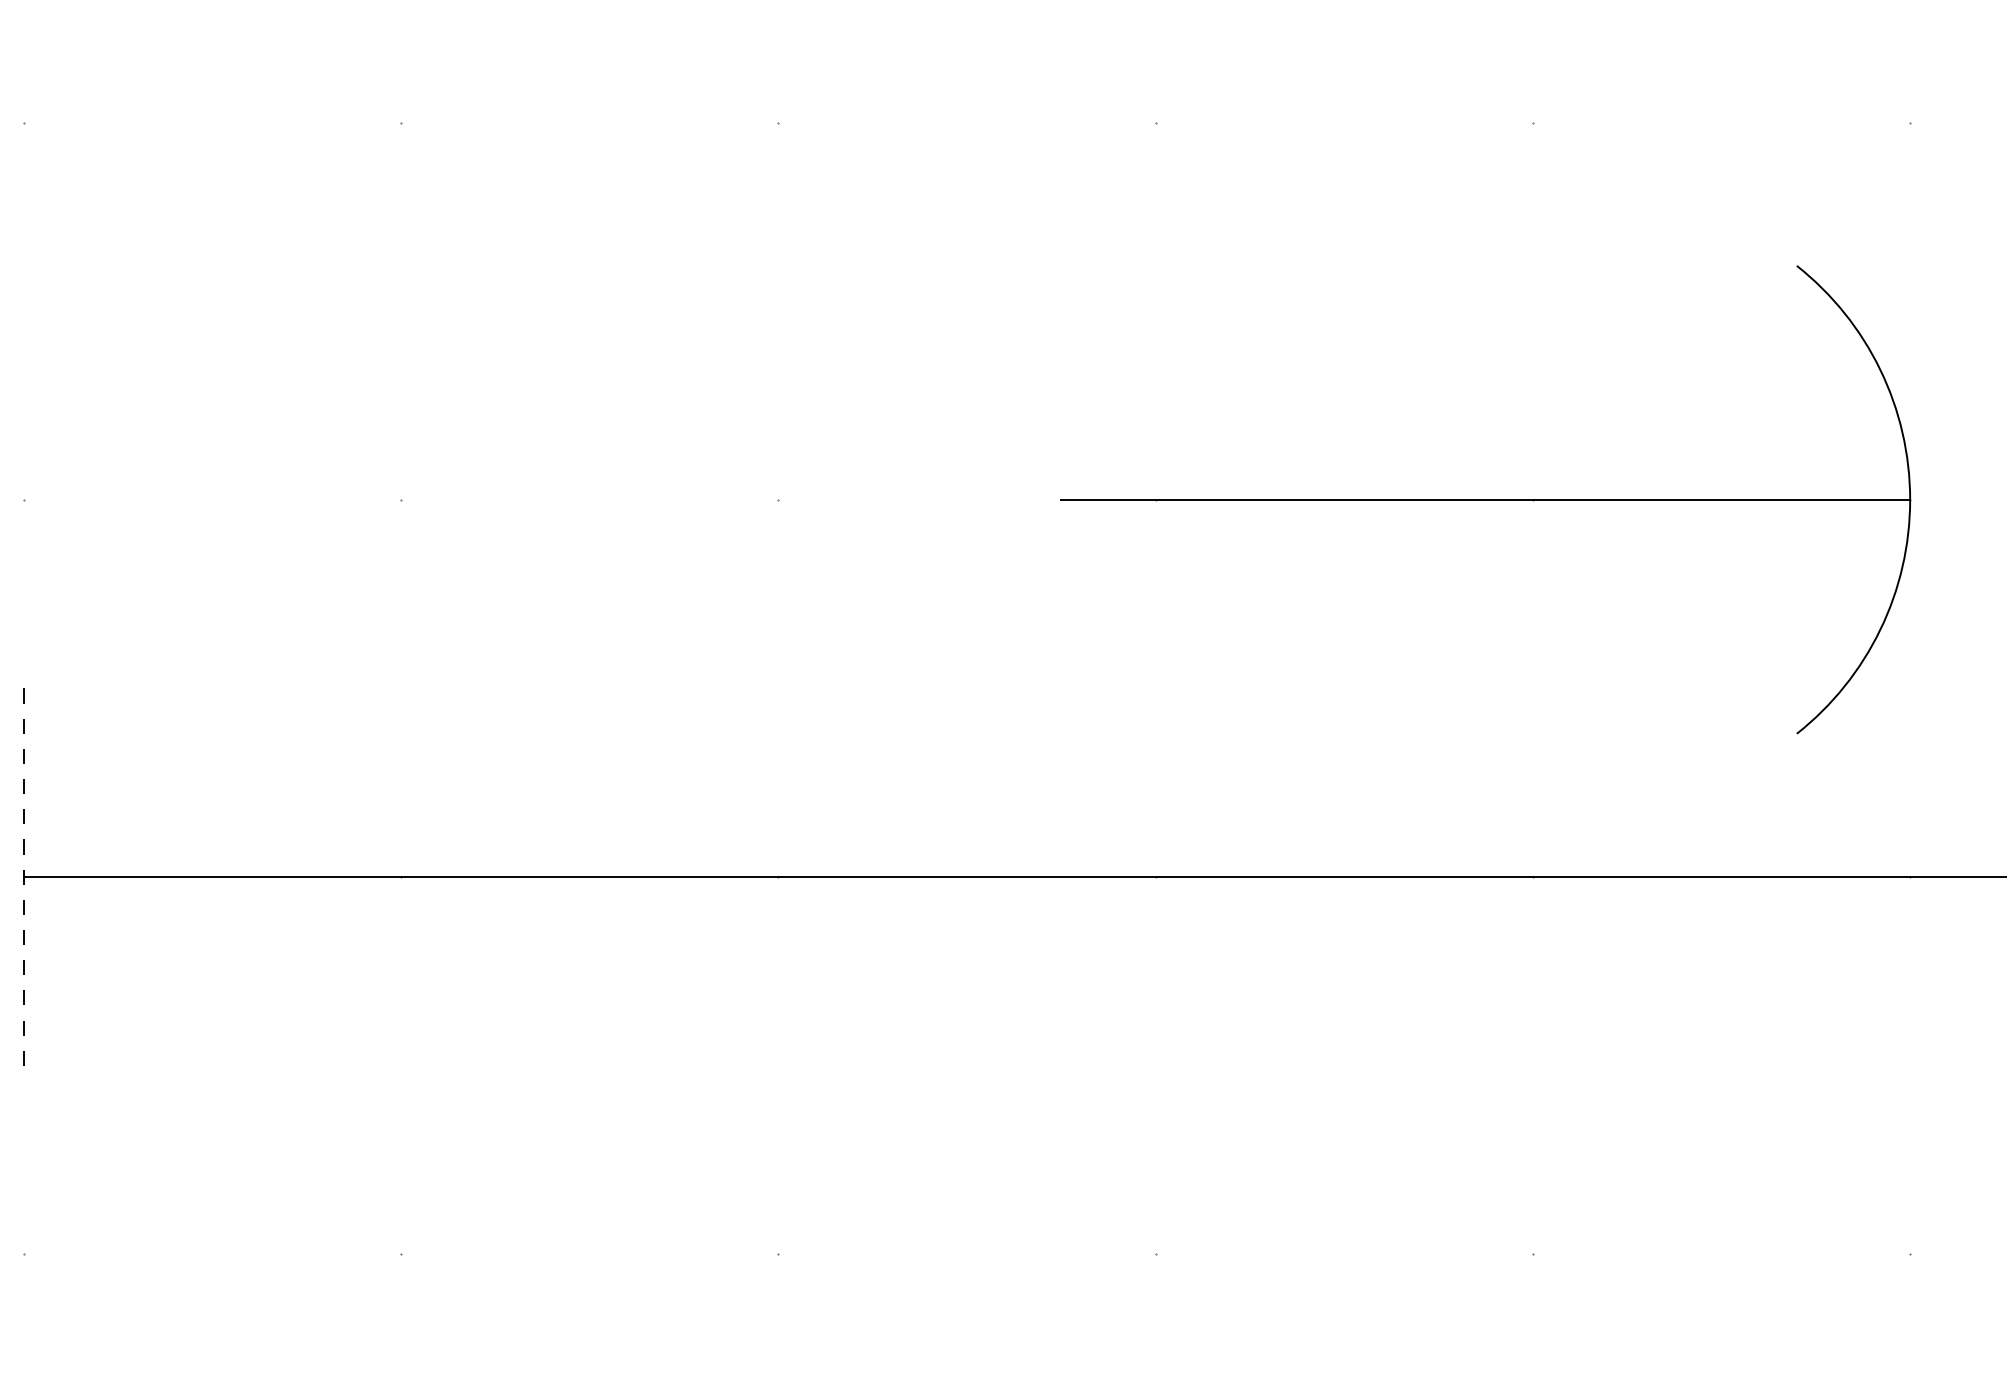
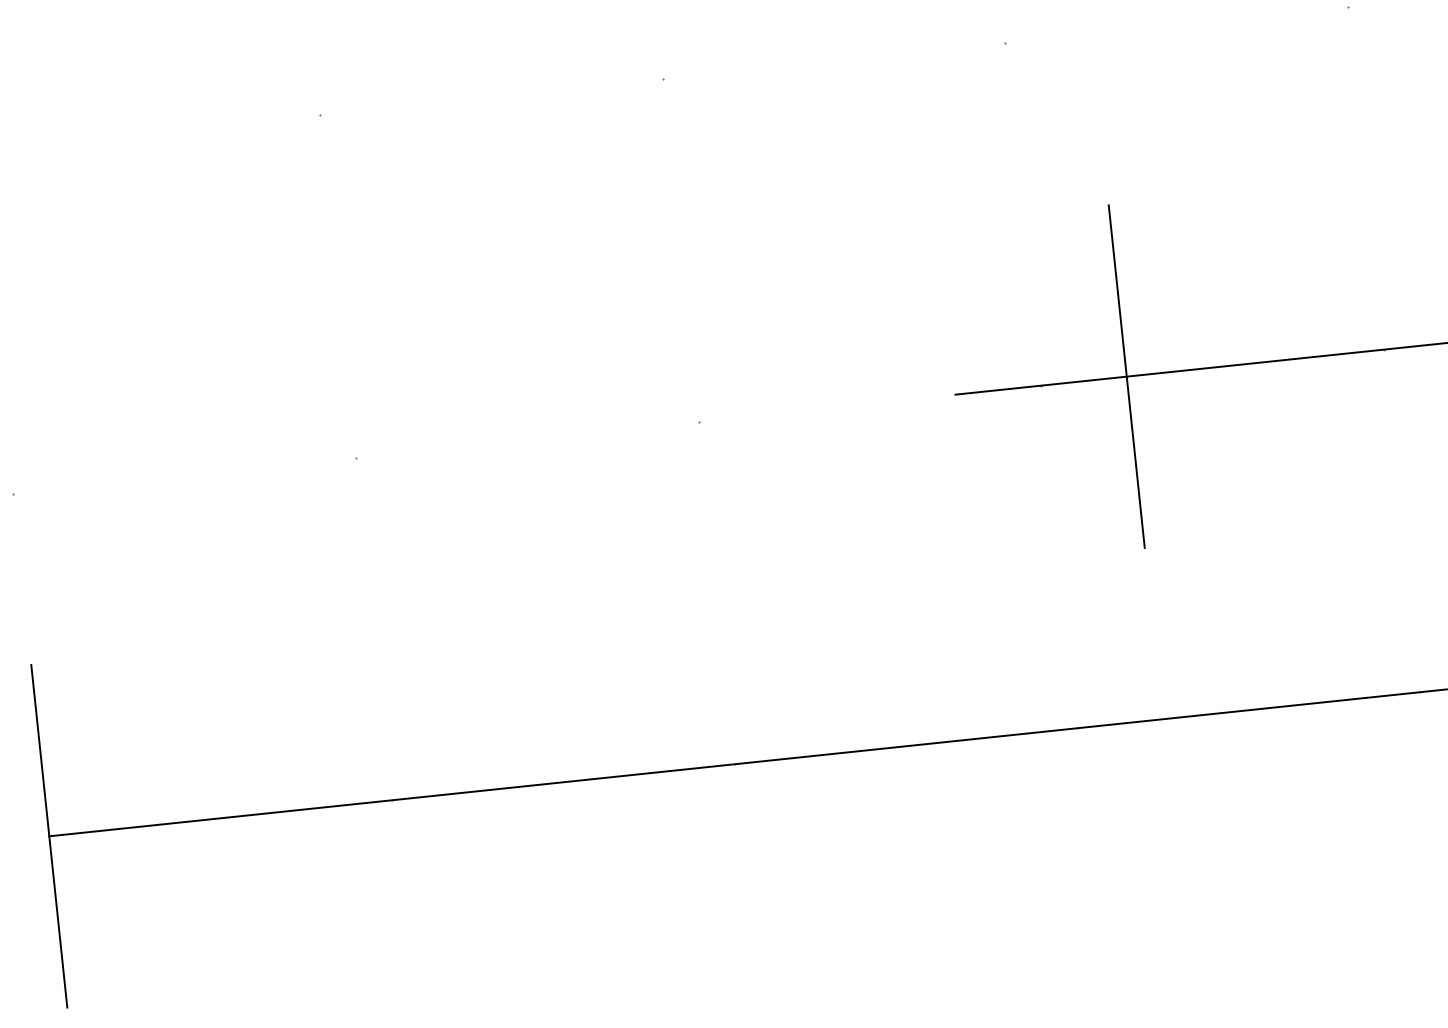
line: (1249, 499) -> (1126, 376), added
line: (23, 877) -> (49, 836), dashed -> solid

